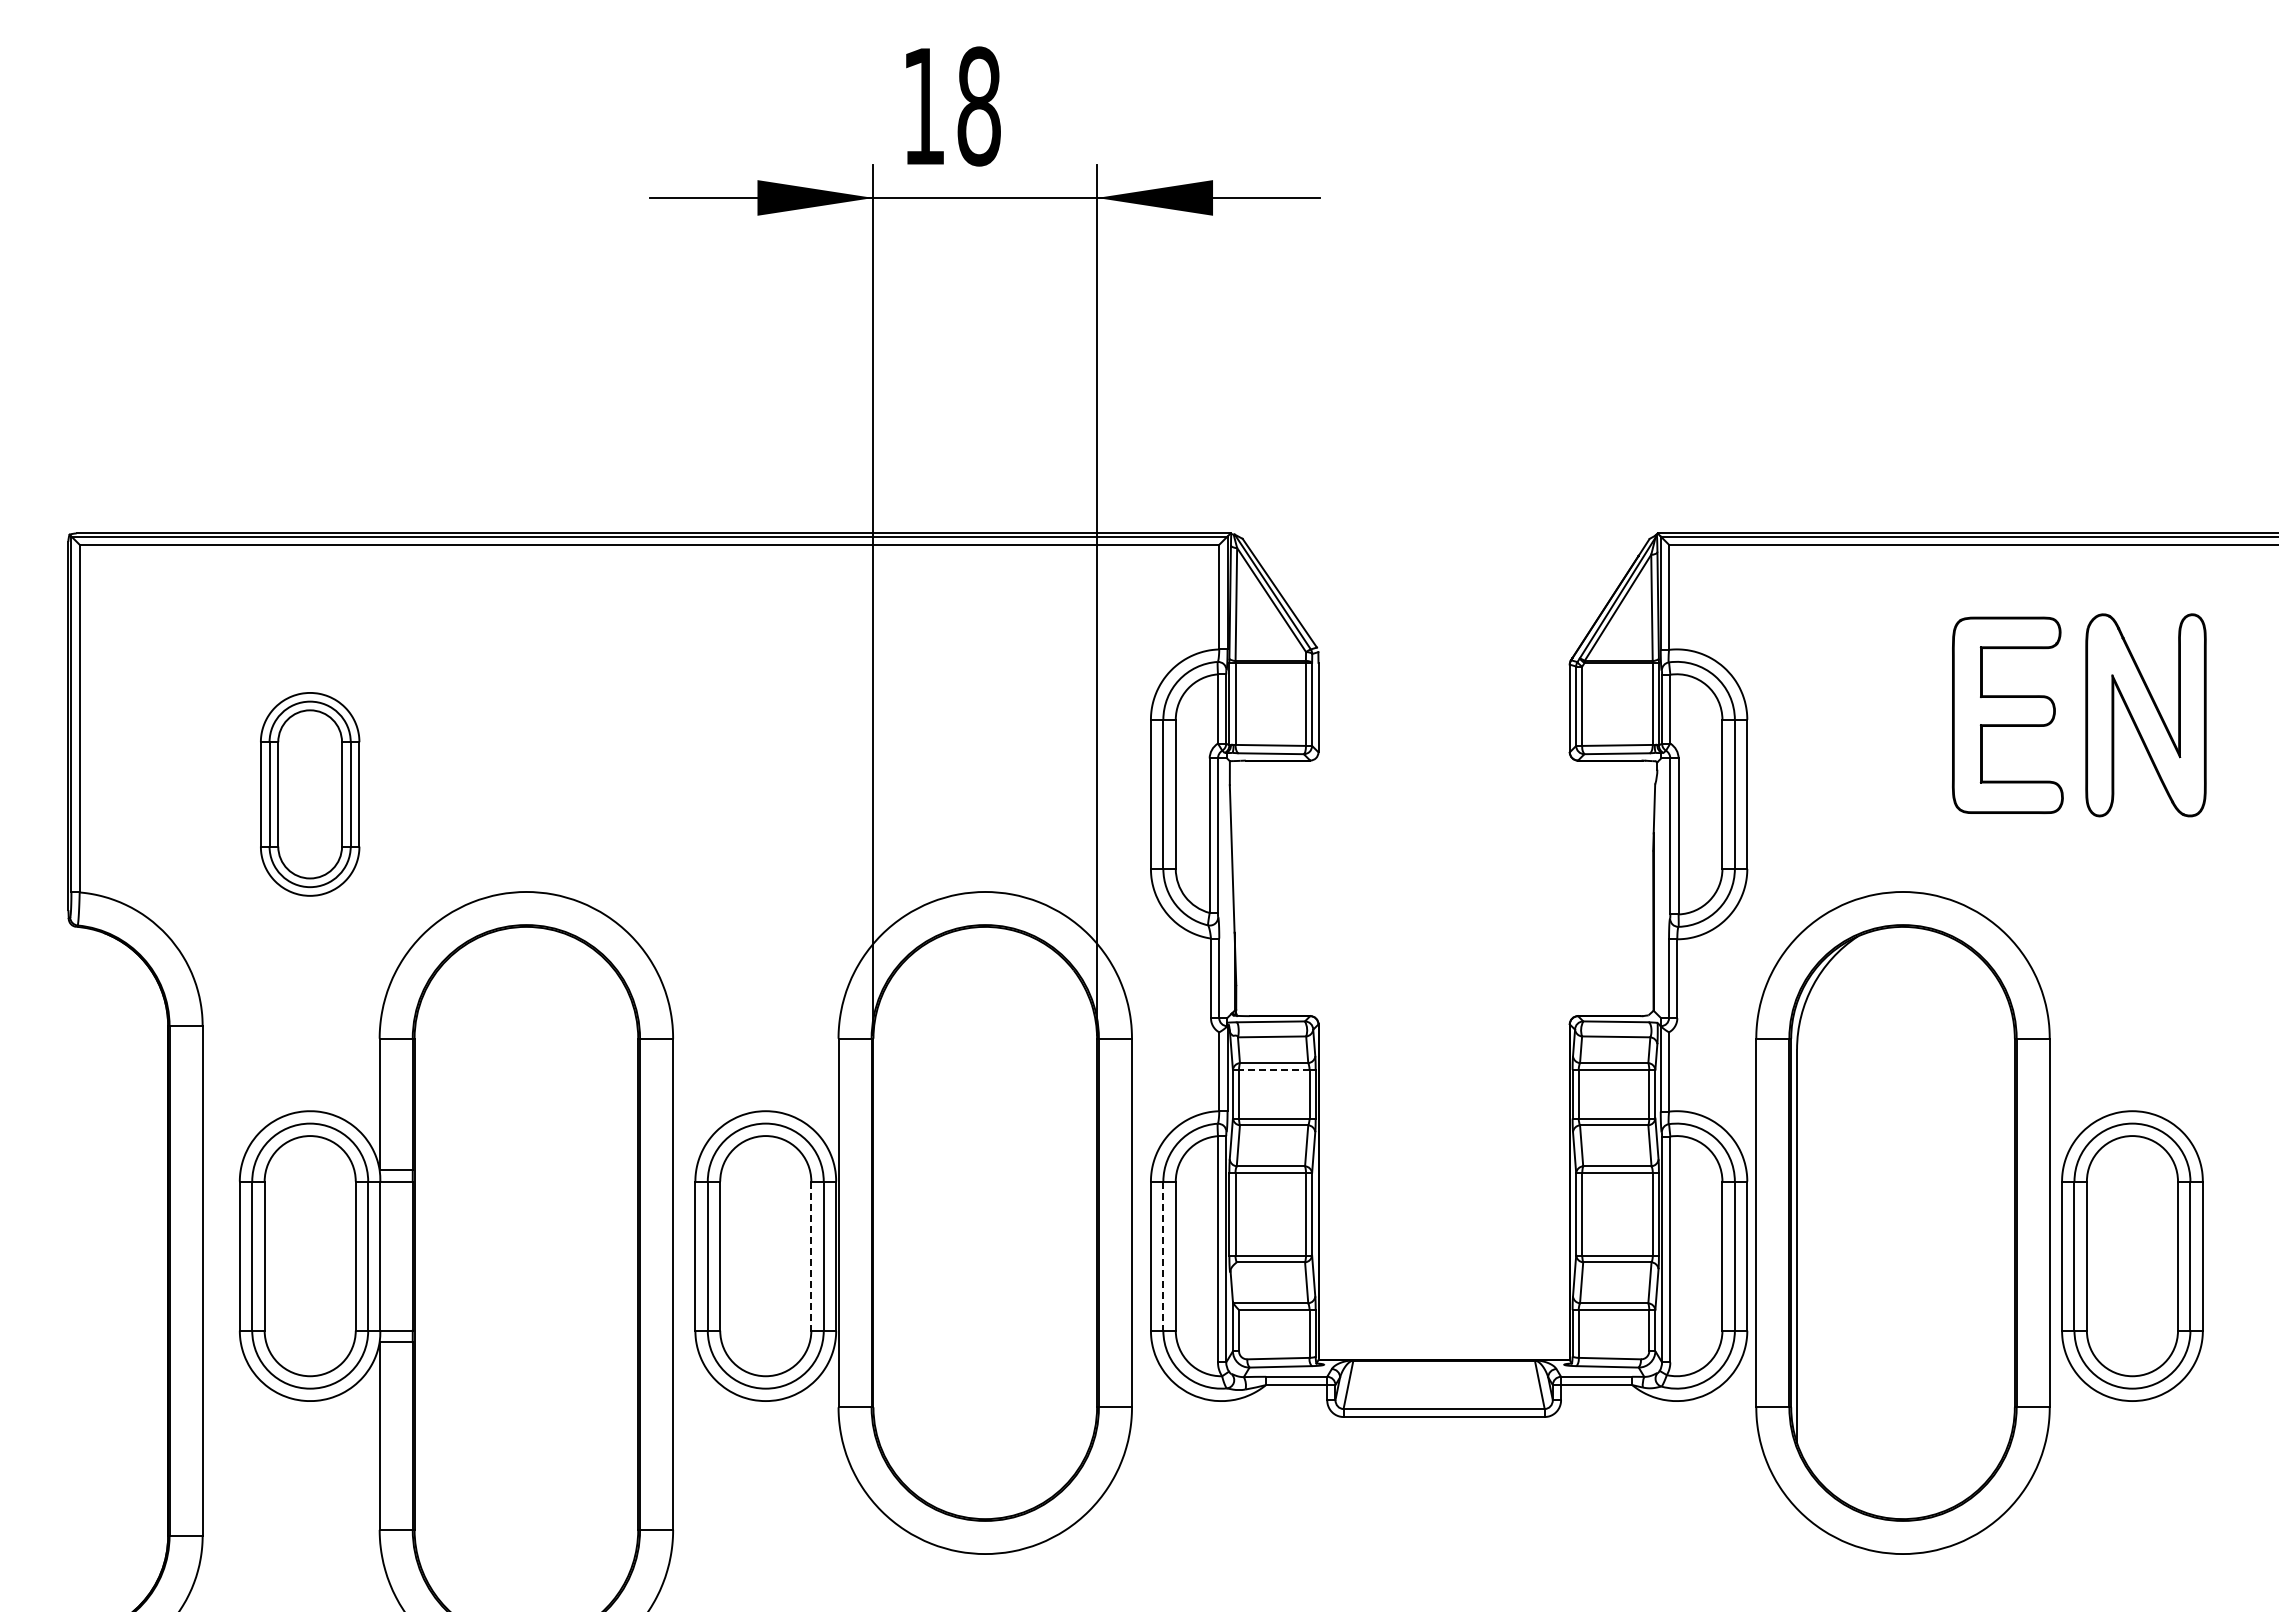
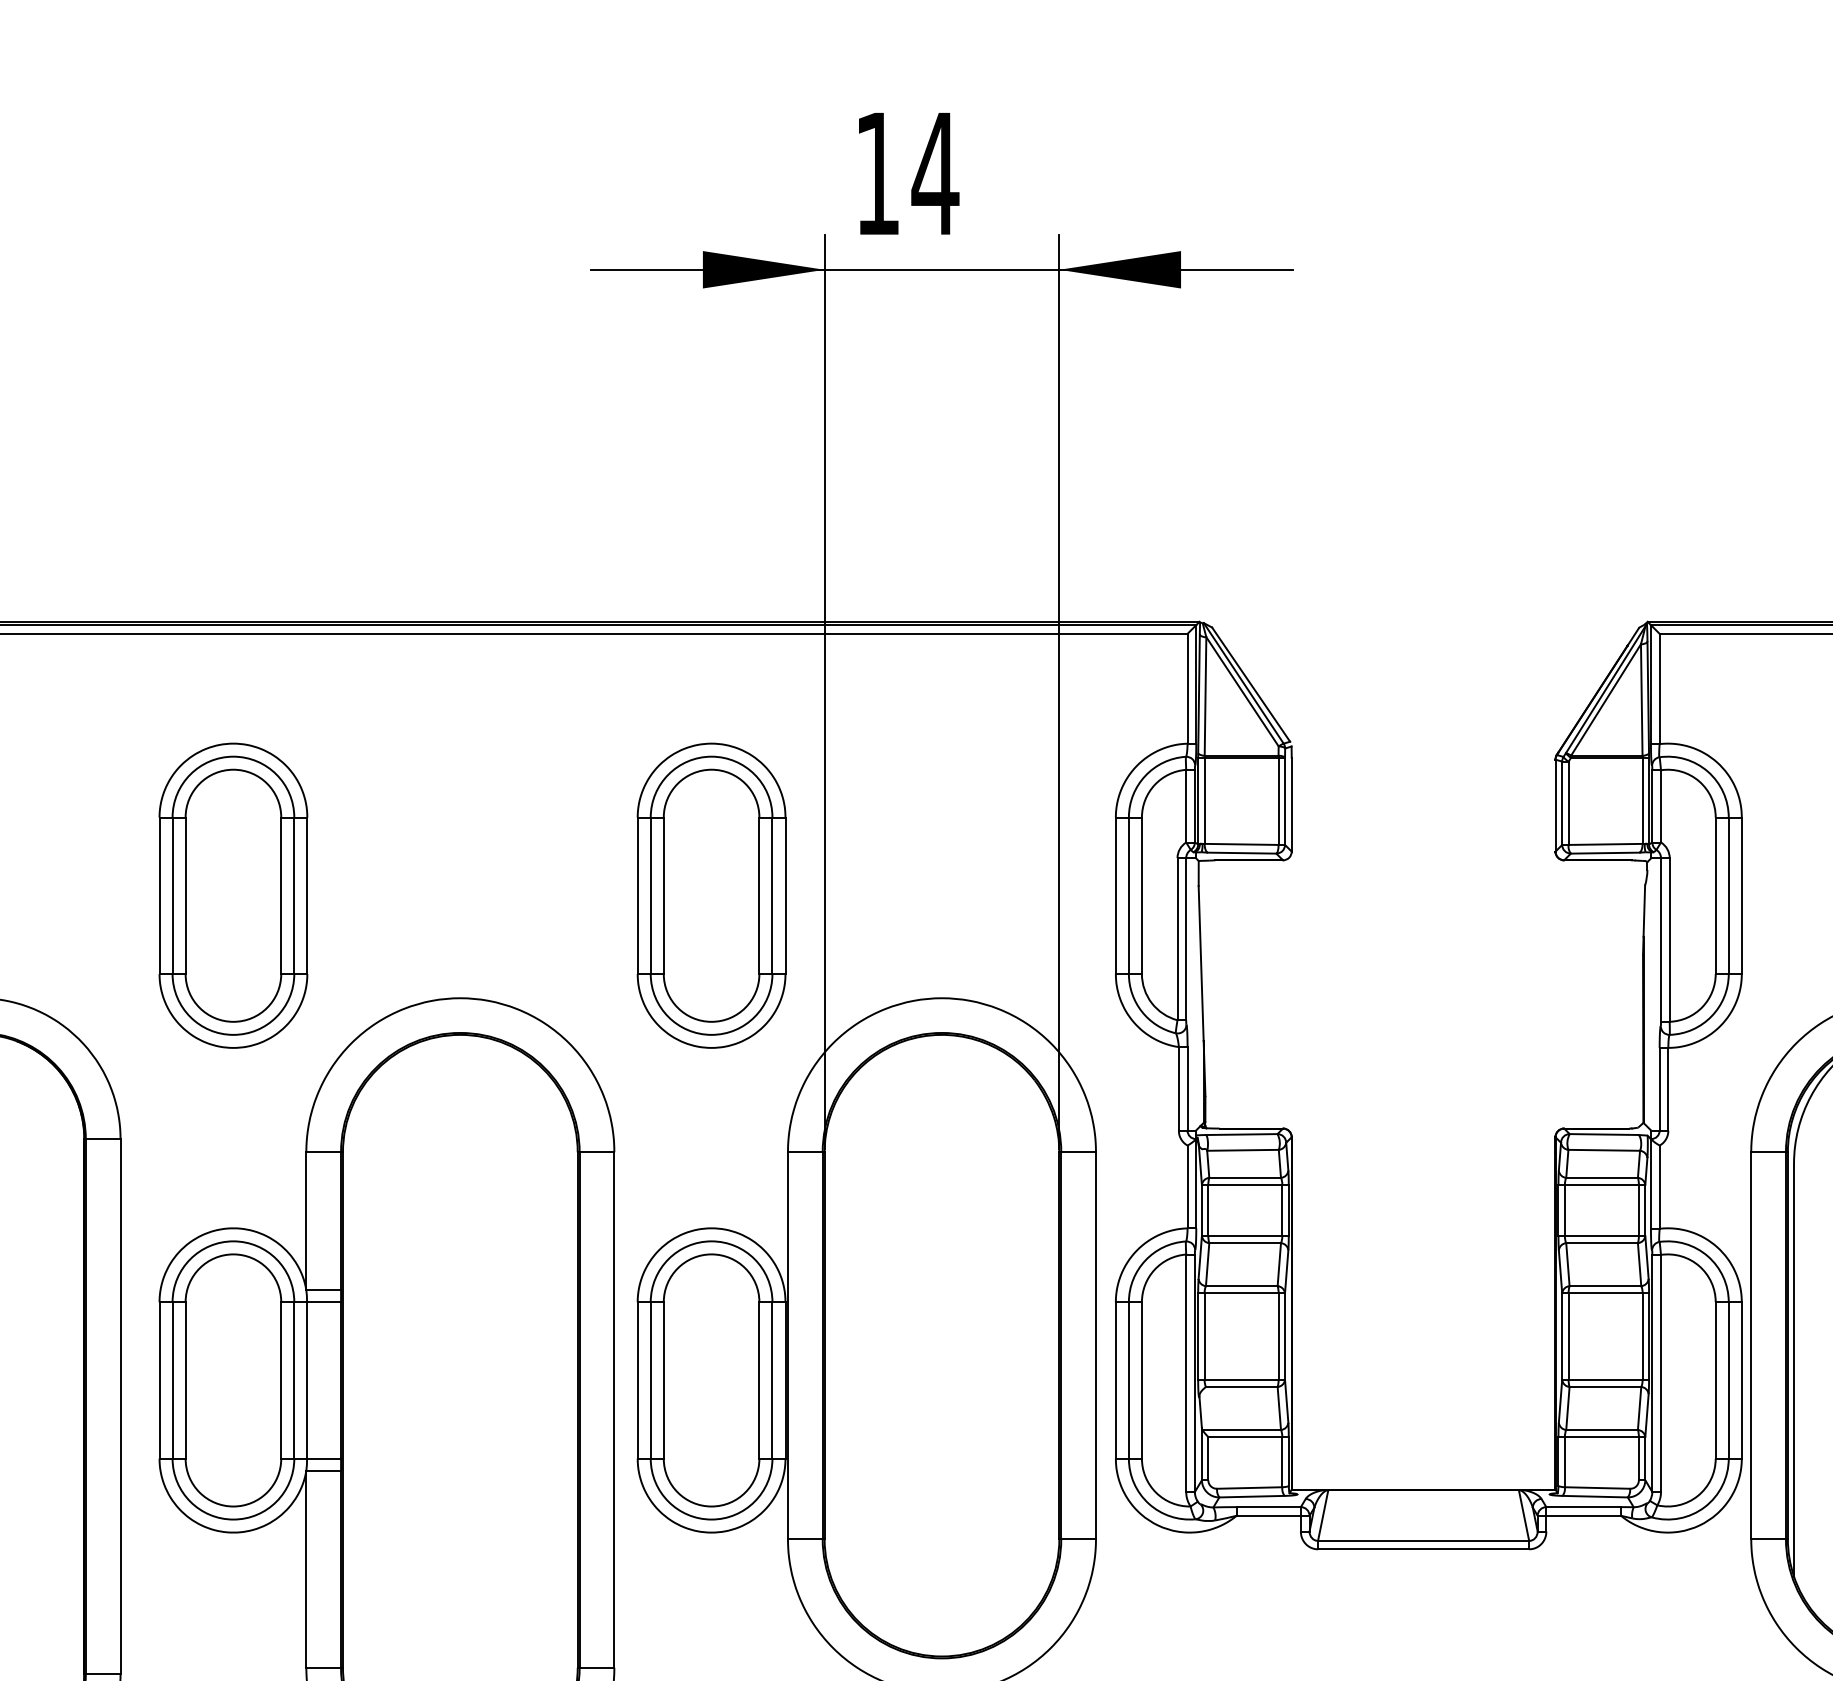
text: (978, 106) -> (934, 173), 18 -> 14
part: (309, 794) -> (232, 895), size x1.43
part: (765, 794) -> (711, 895), added
line: (1273, 1069) -> (1244, 1184), dashed -> solid
line: (811, 1256) -> (759, 1380), dashed -> solid
line: (1163, 1256) -> (1129, 1380), dashed -> solid

